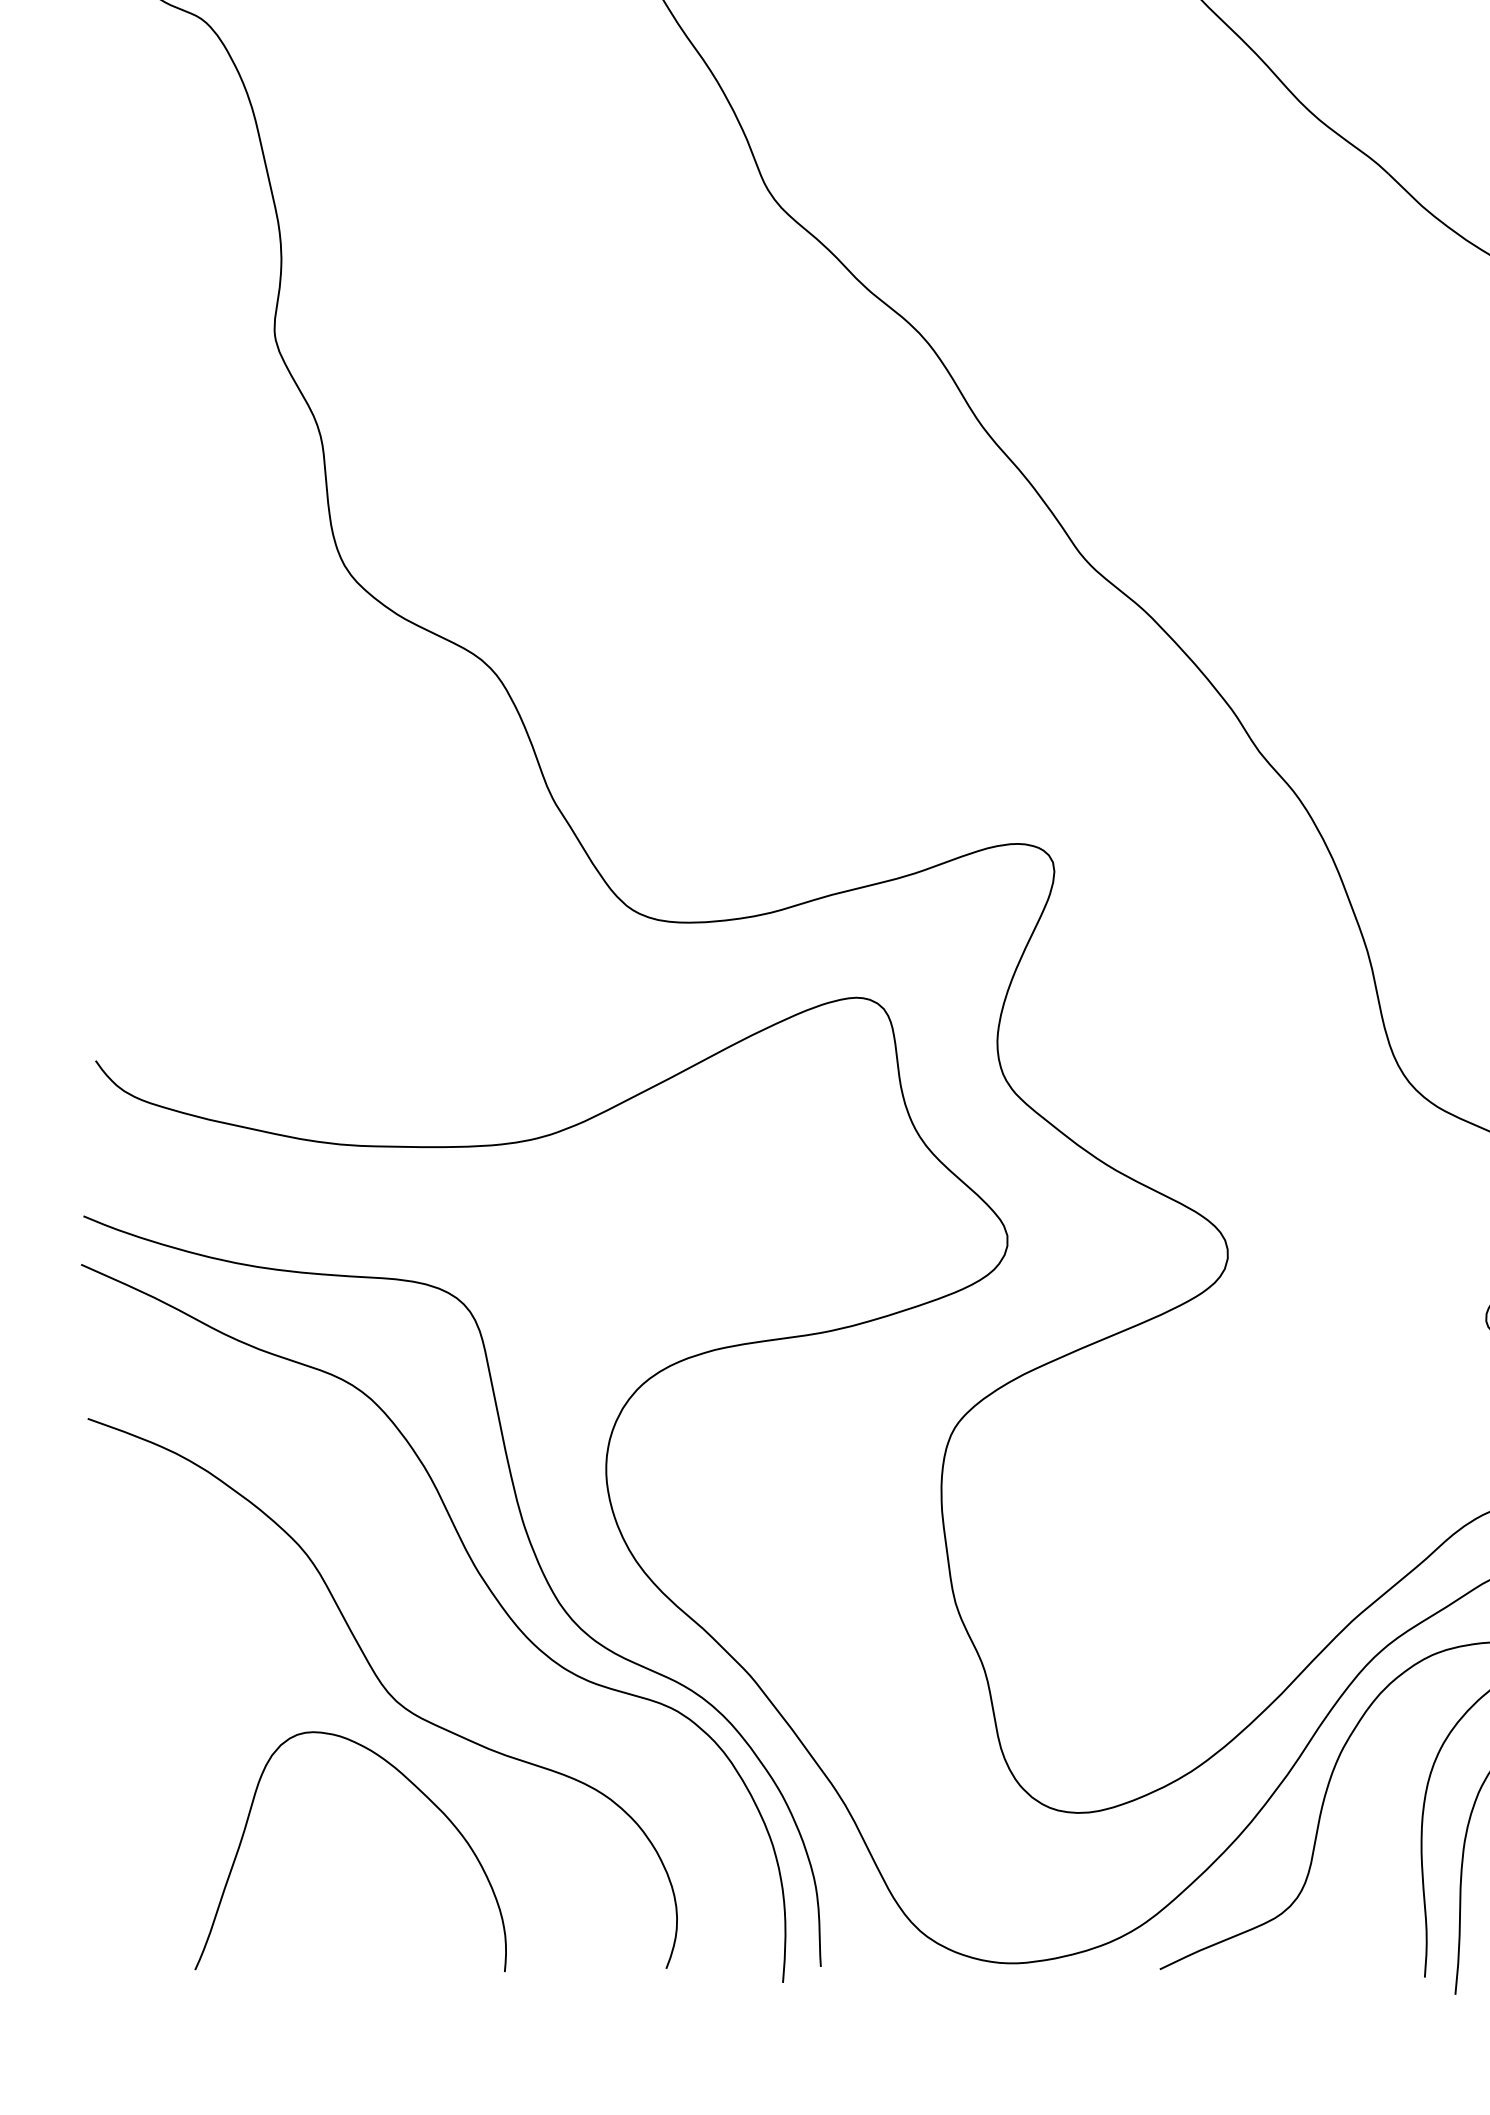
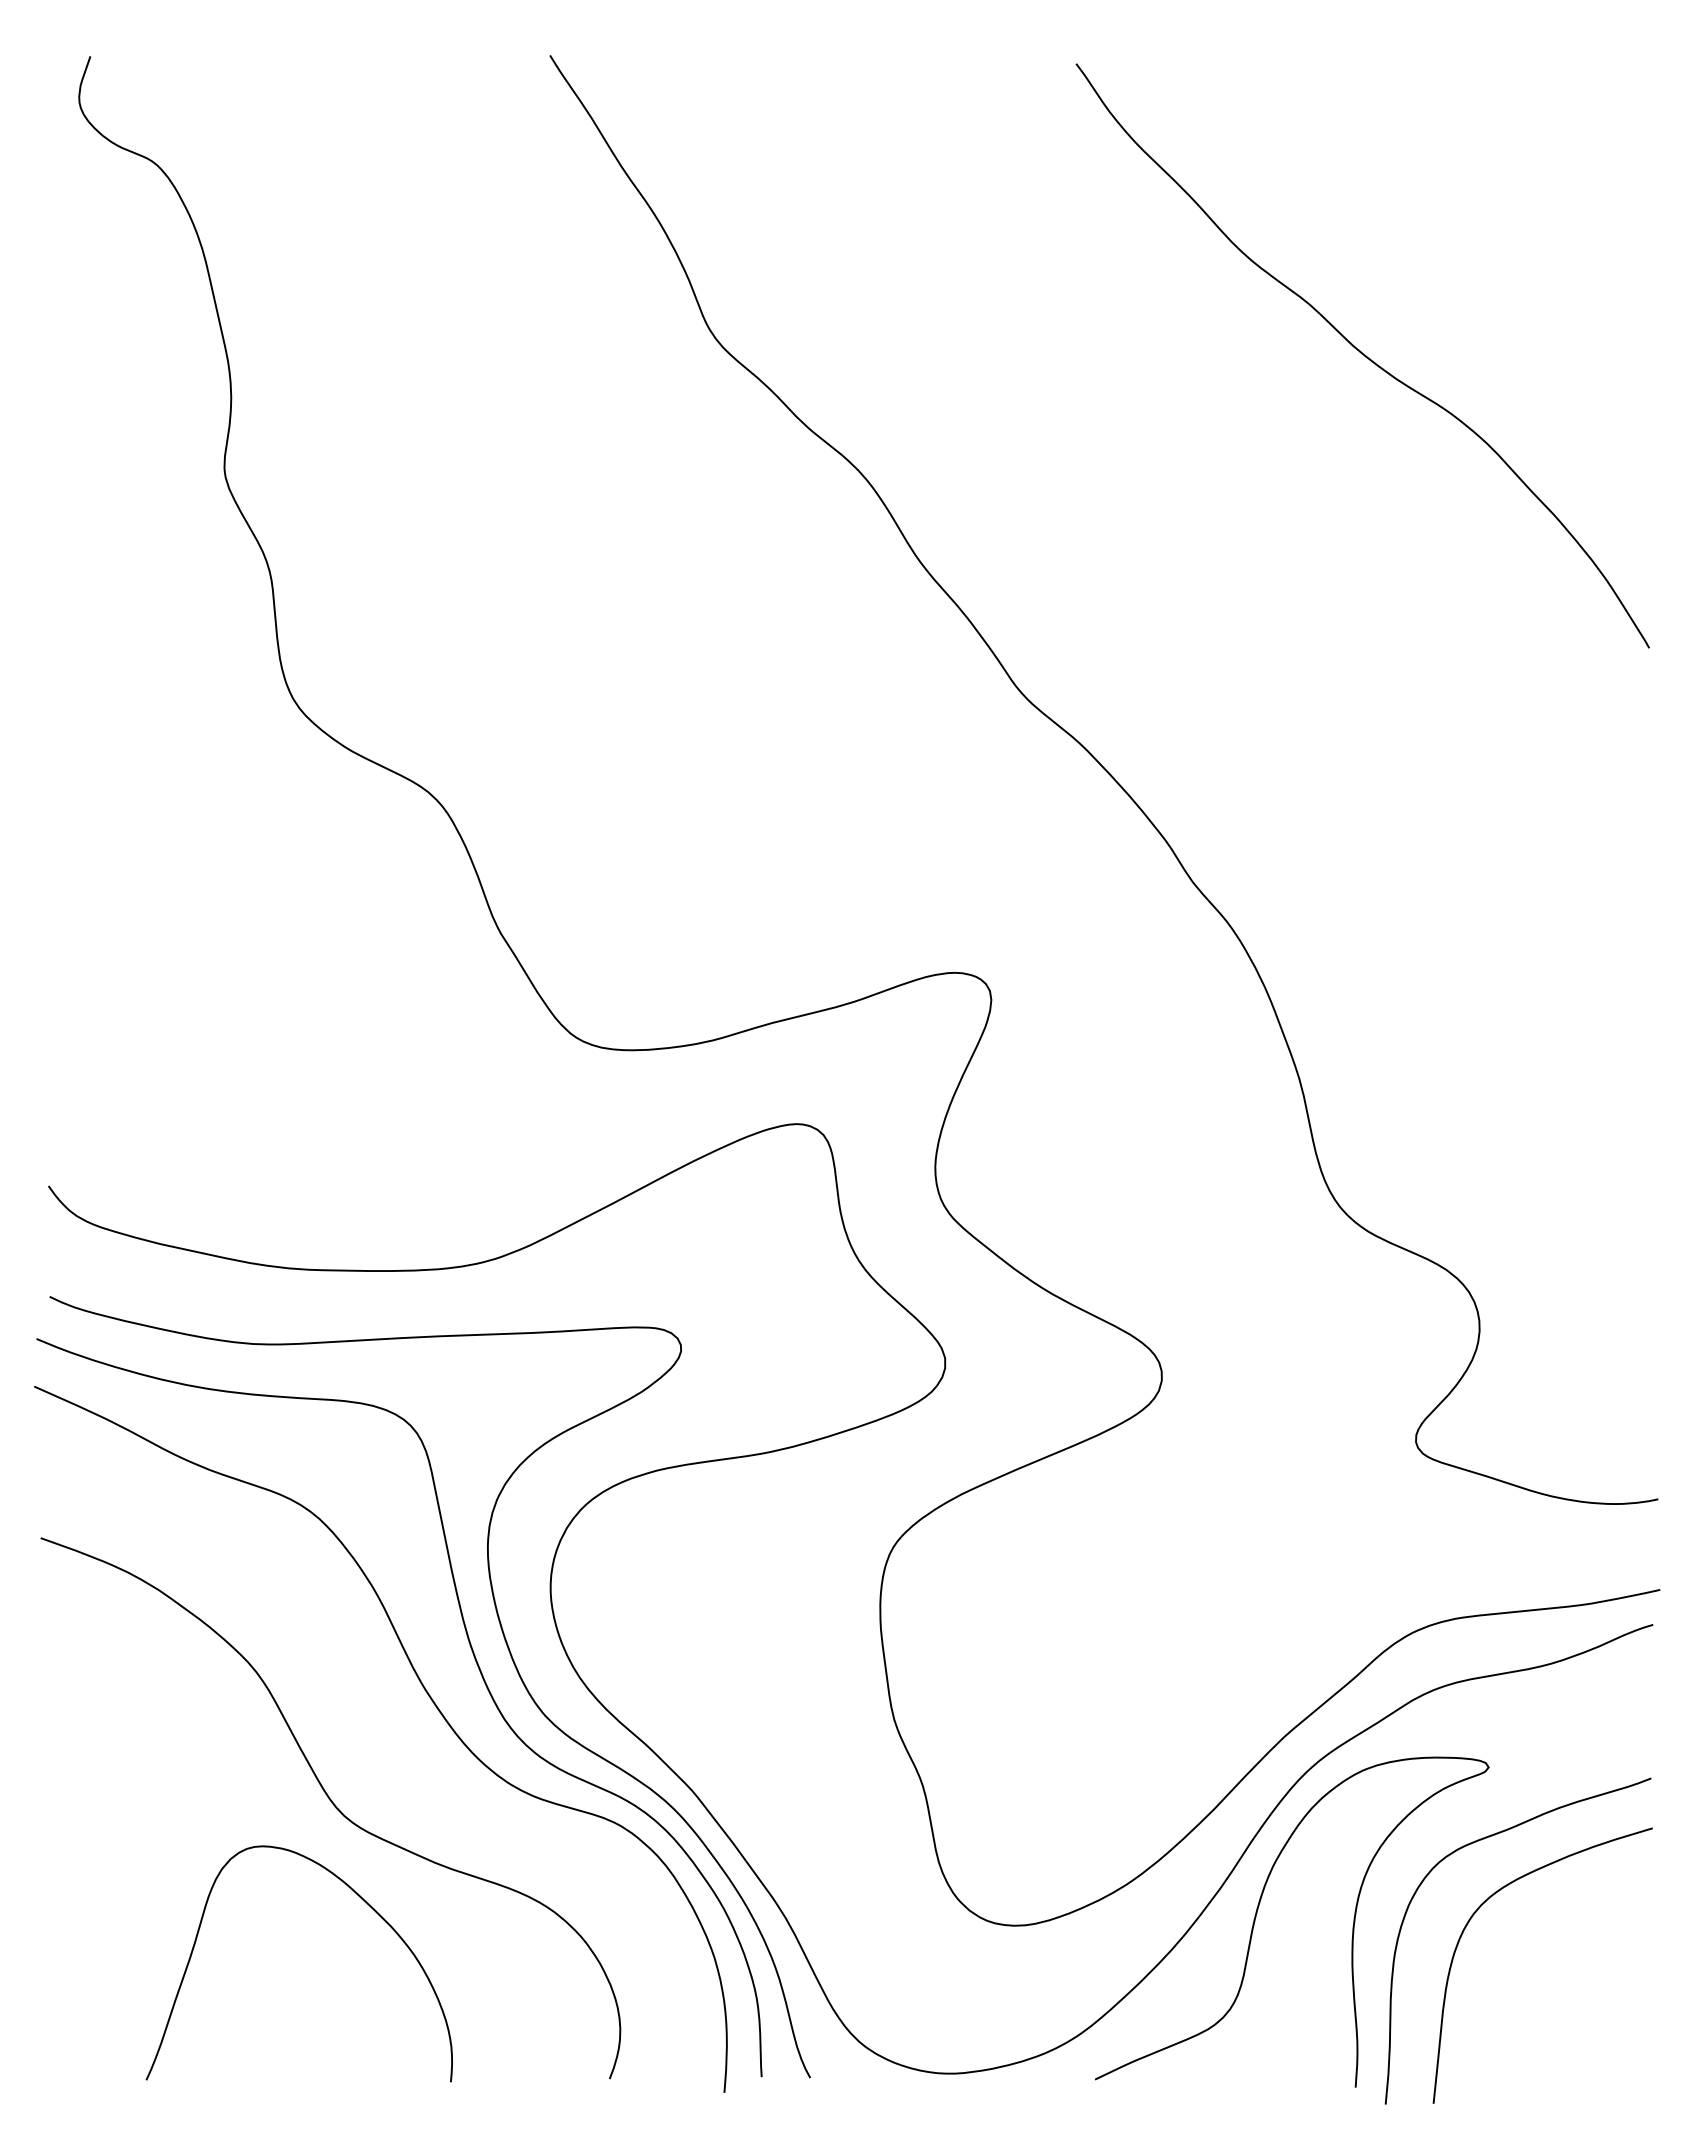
curve: (564, 1537) -> (509, 1654), added

